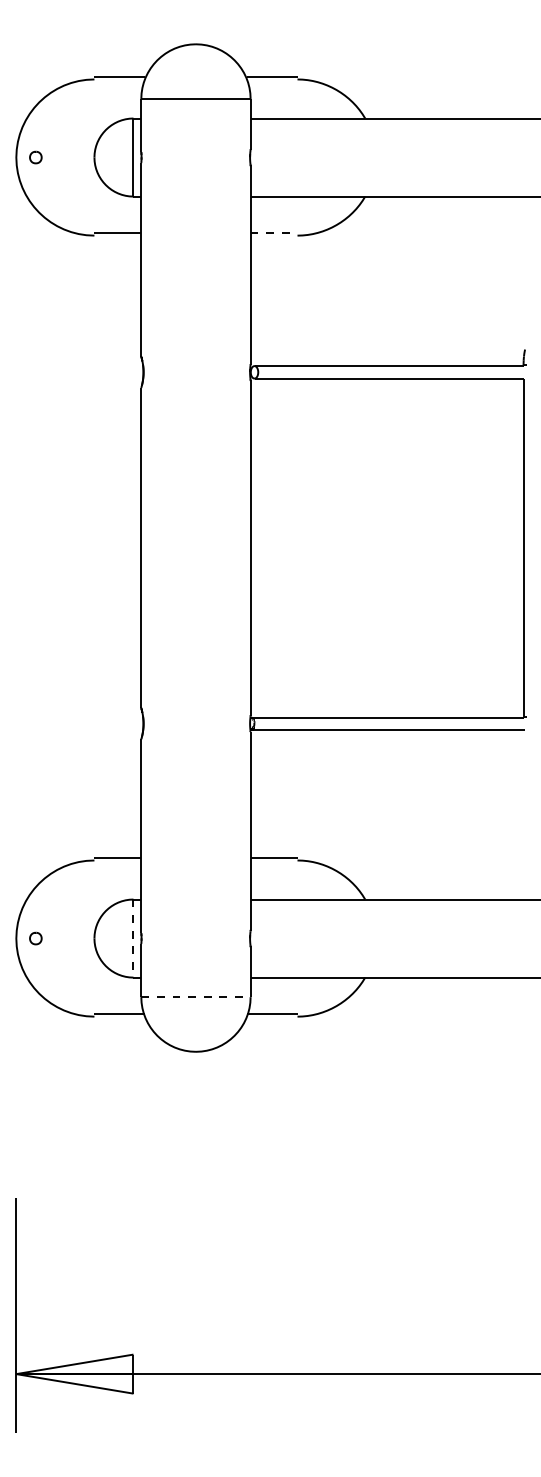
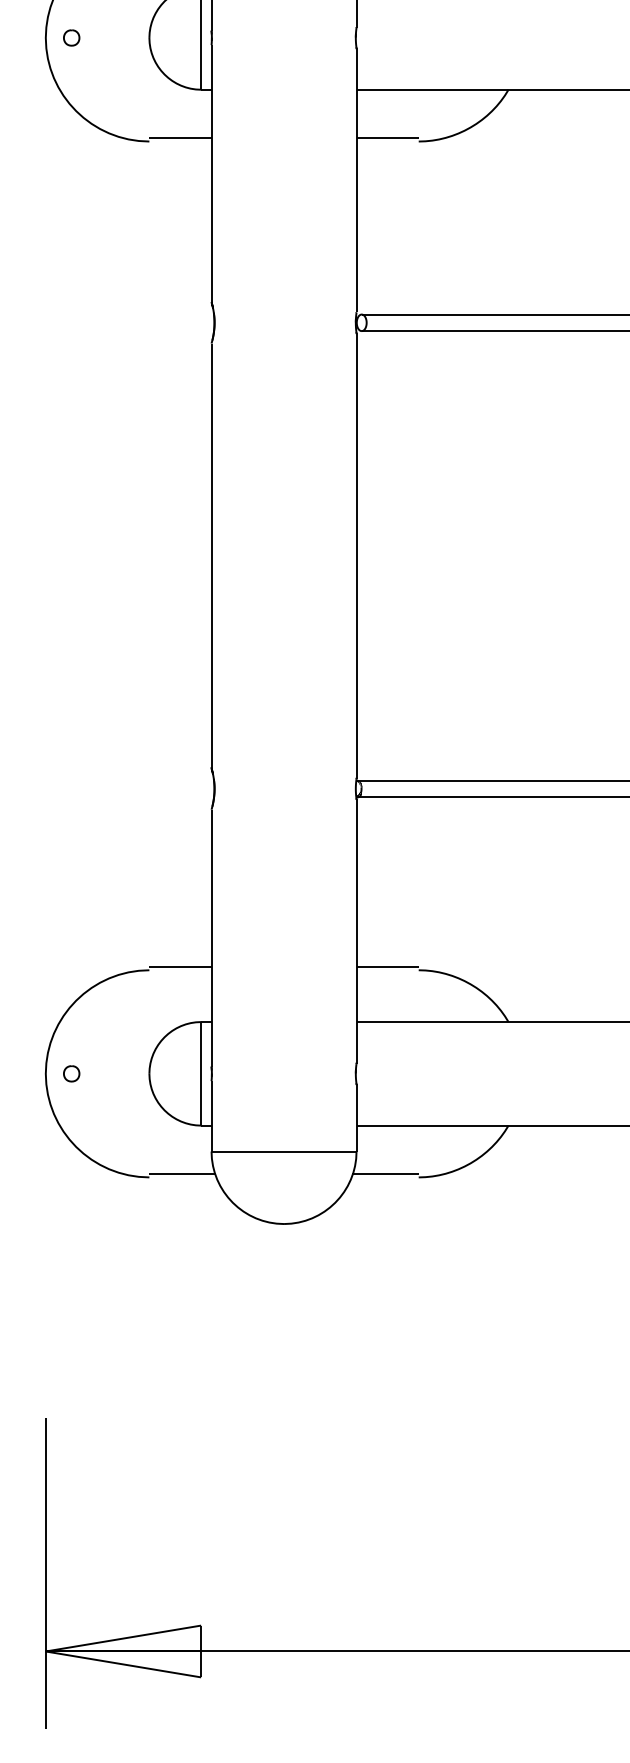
line: (274, 233) -> (388, 138), dashed -> solid
line: (133, 939) -> (201, 1075), dashed -> solid
line: (195, 997) -> (283, 1151), dashed -> solid

